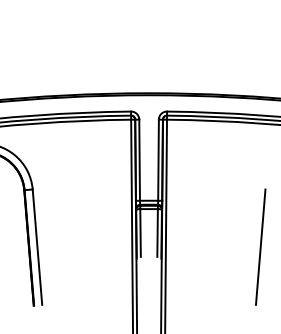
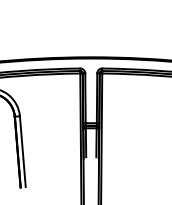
line: (260, 246) -> (159, 151), removed

